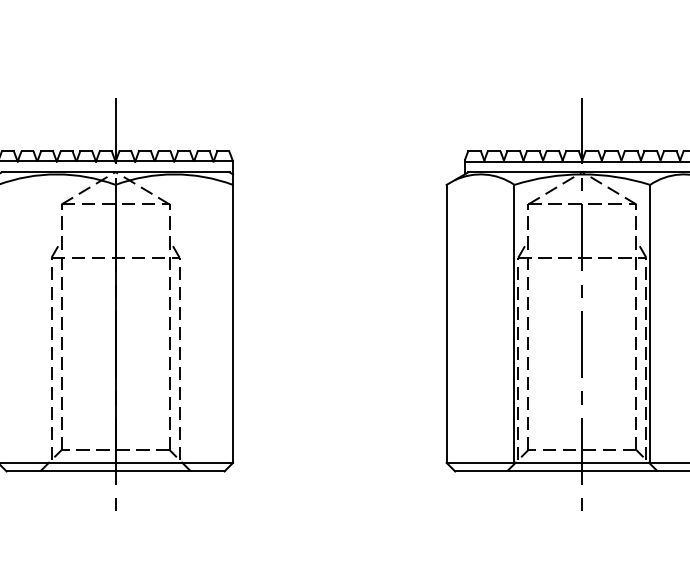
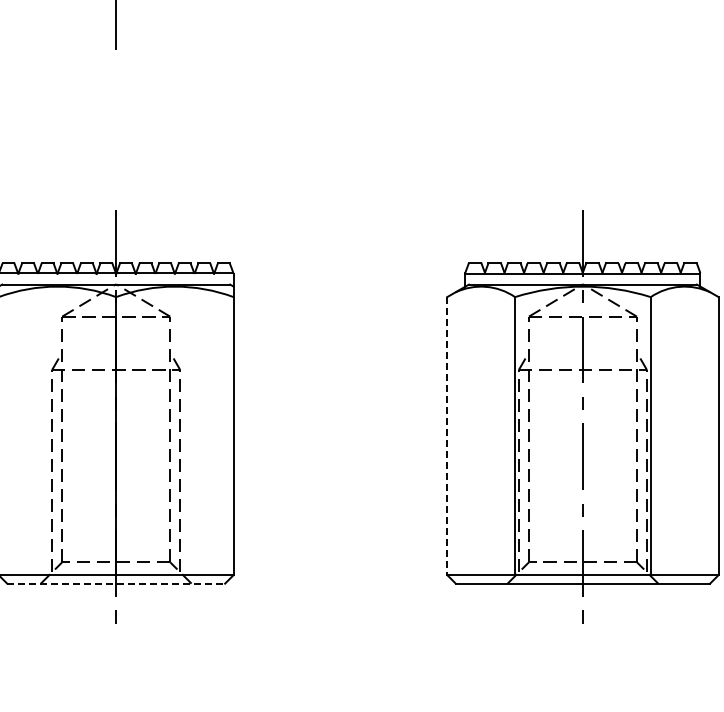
line: (446, 324) -> (447, 436), solid -> dashed
line: (115, 471) -> (116, 583), solid -> dashed

